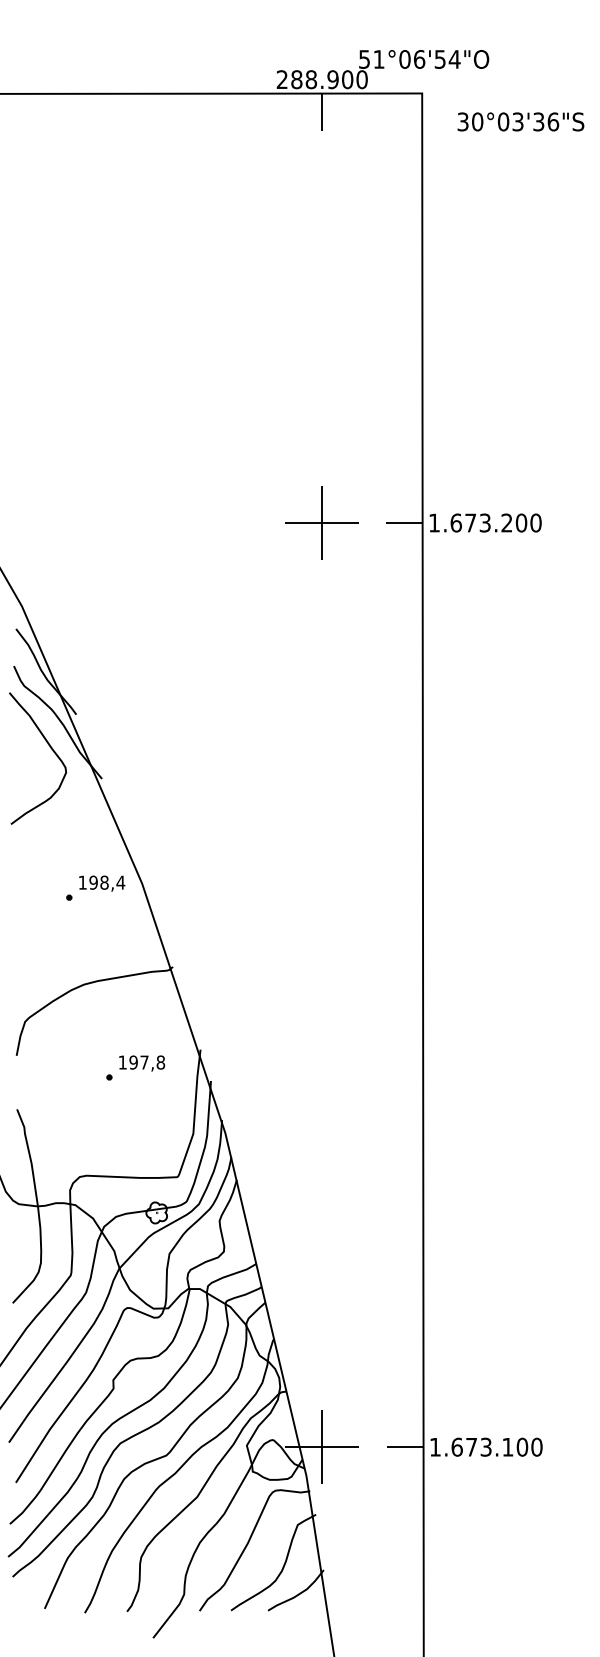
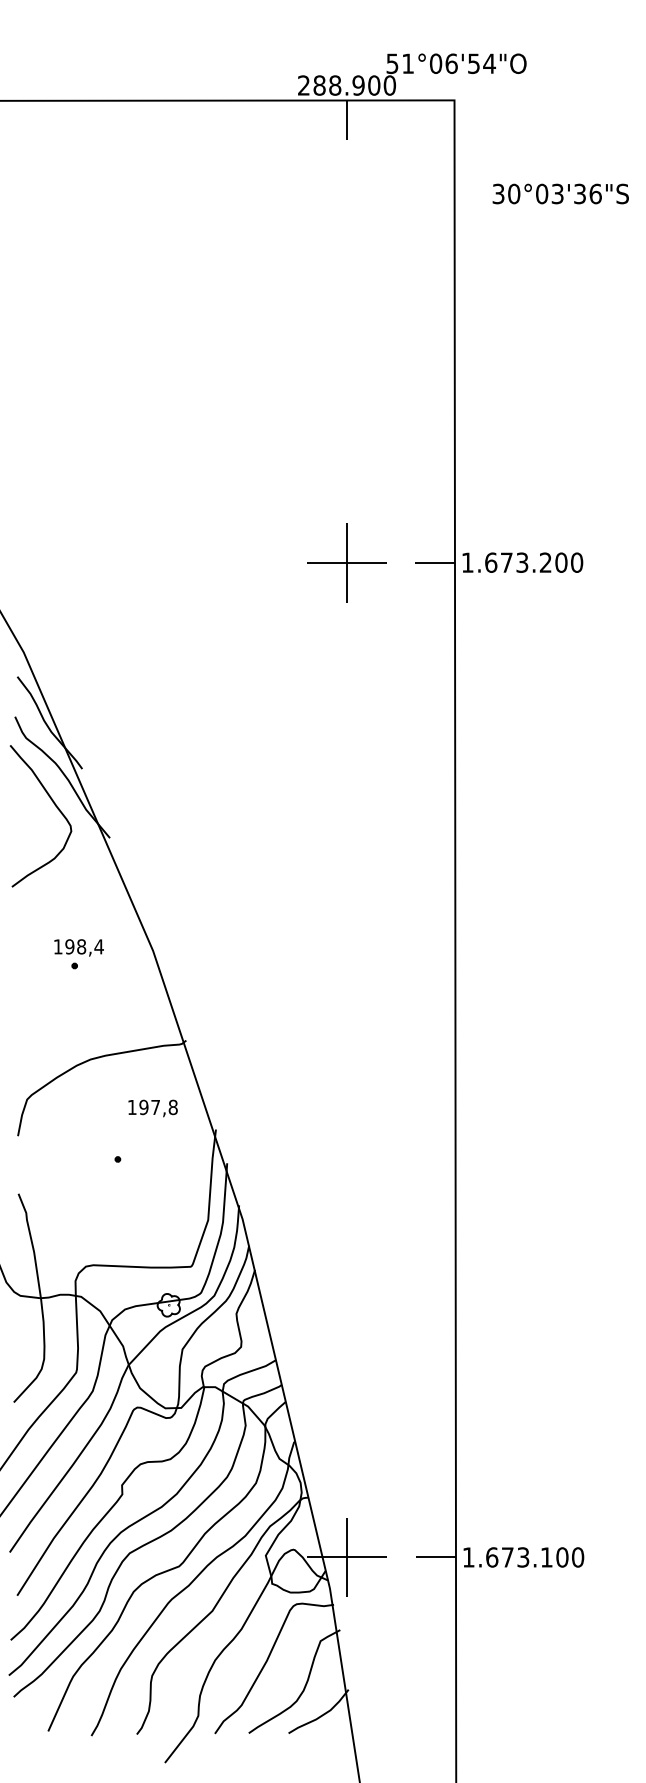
text: (520, 121) -> (560, 193), moved
text: (101, 883) -> (78, 947), moved
text: (141, 1063) -> (152, 1108), moved

